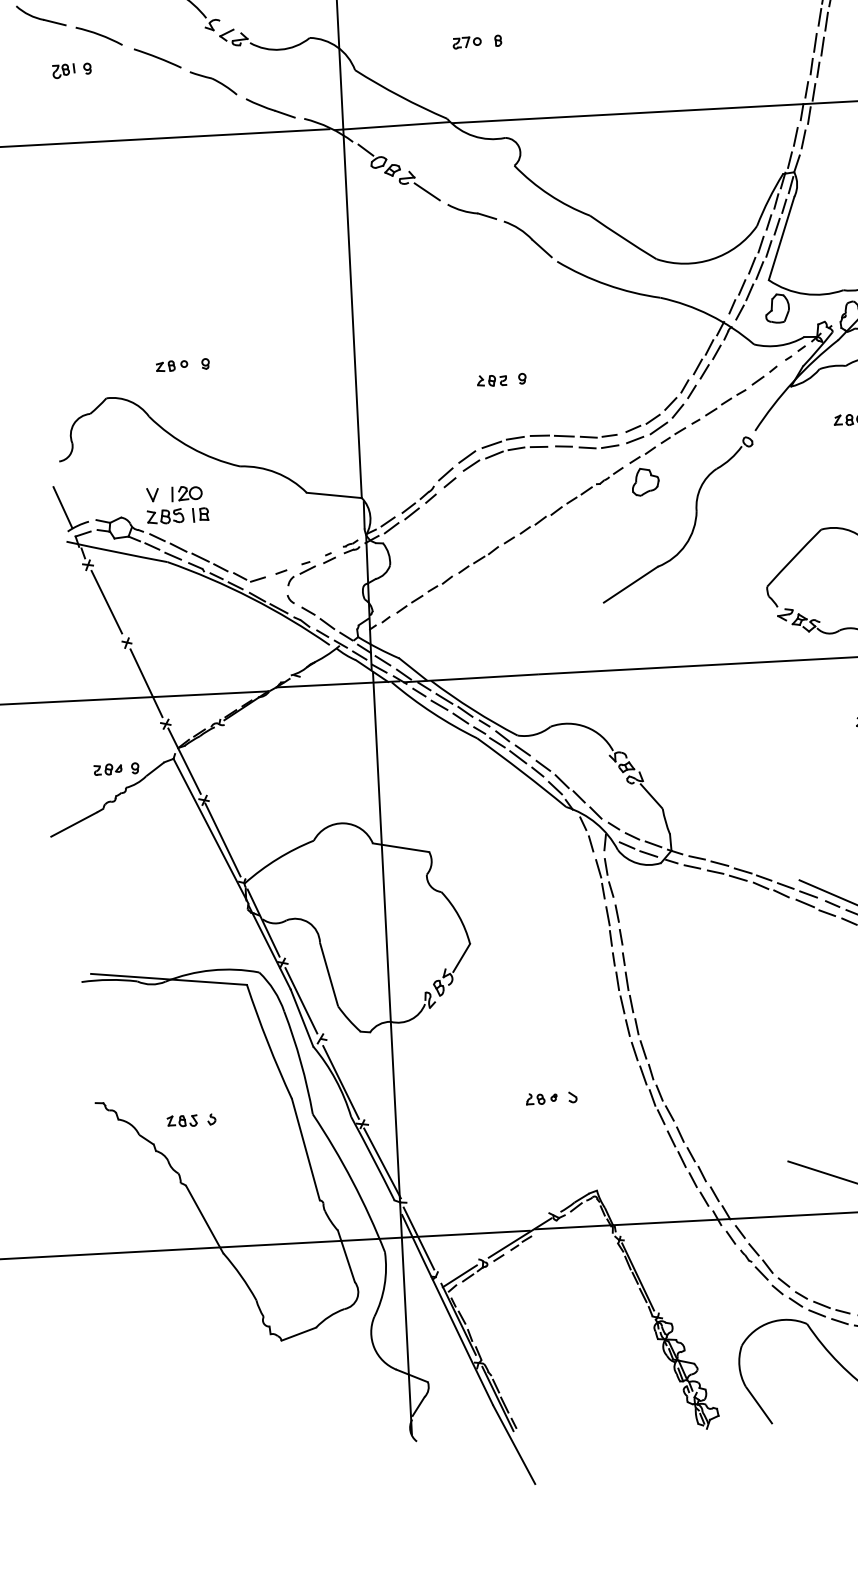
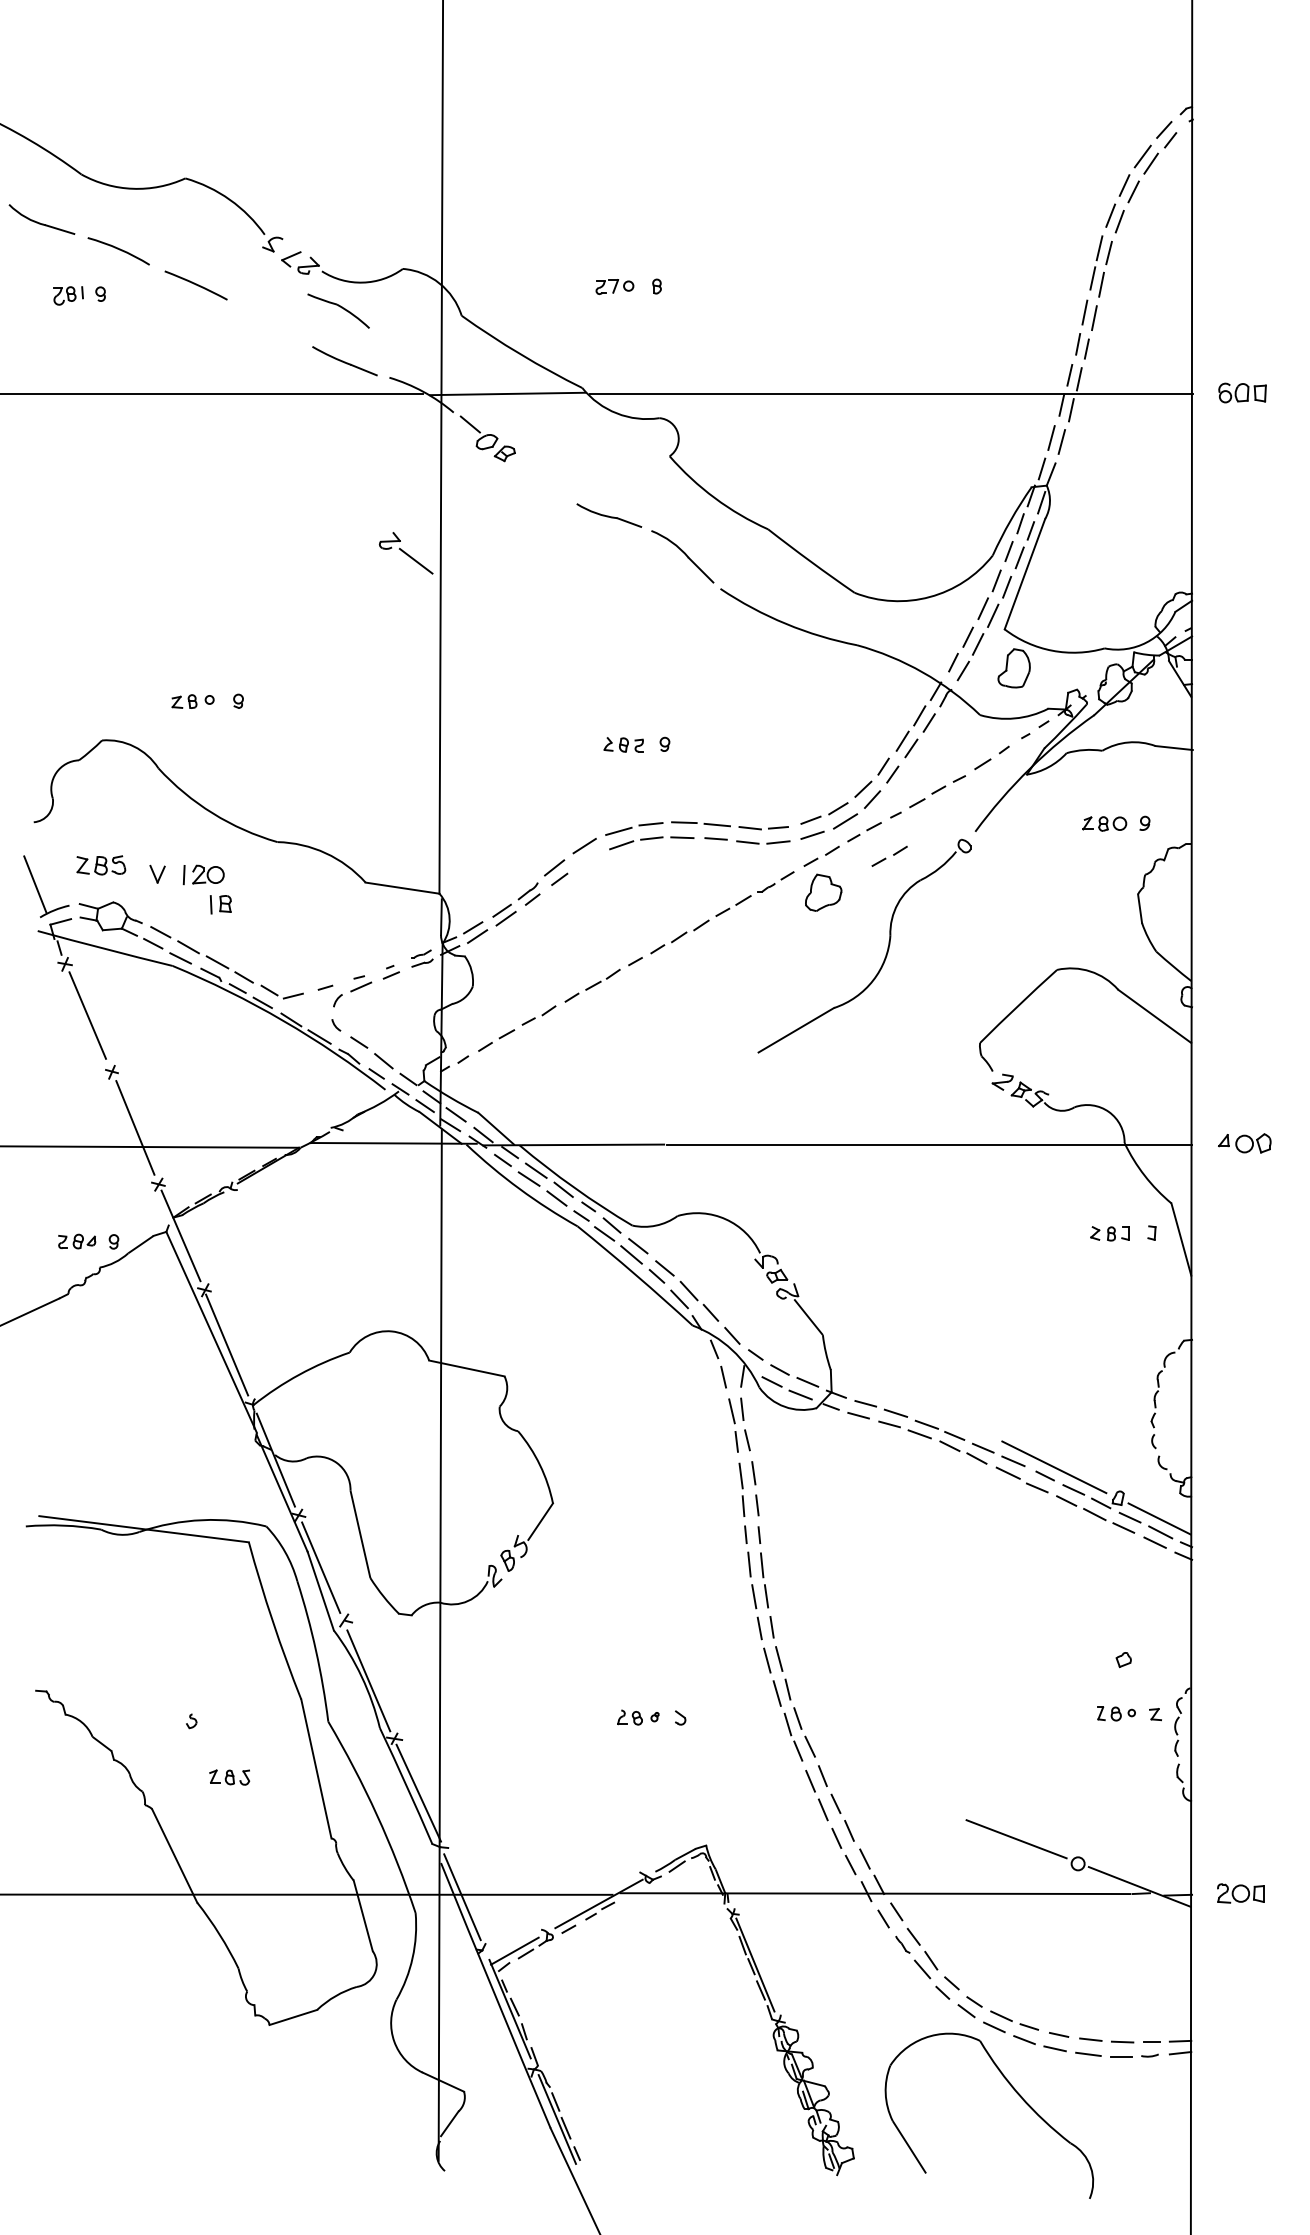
part: (213, 82) -> (338, 310), moved
part: (419, 186) -> (406, 553), moved
part: (692, 451) -> (889, 855), added
line: (471, 465) -> (589, 857), removed
part: (165, 516) -> (101, 865), moved
part: (182, 1121) -> (229, 1777), moved

